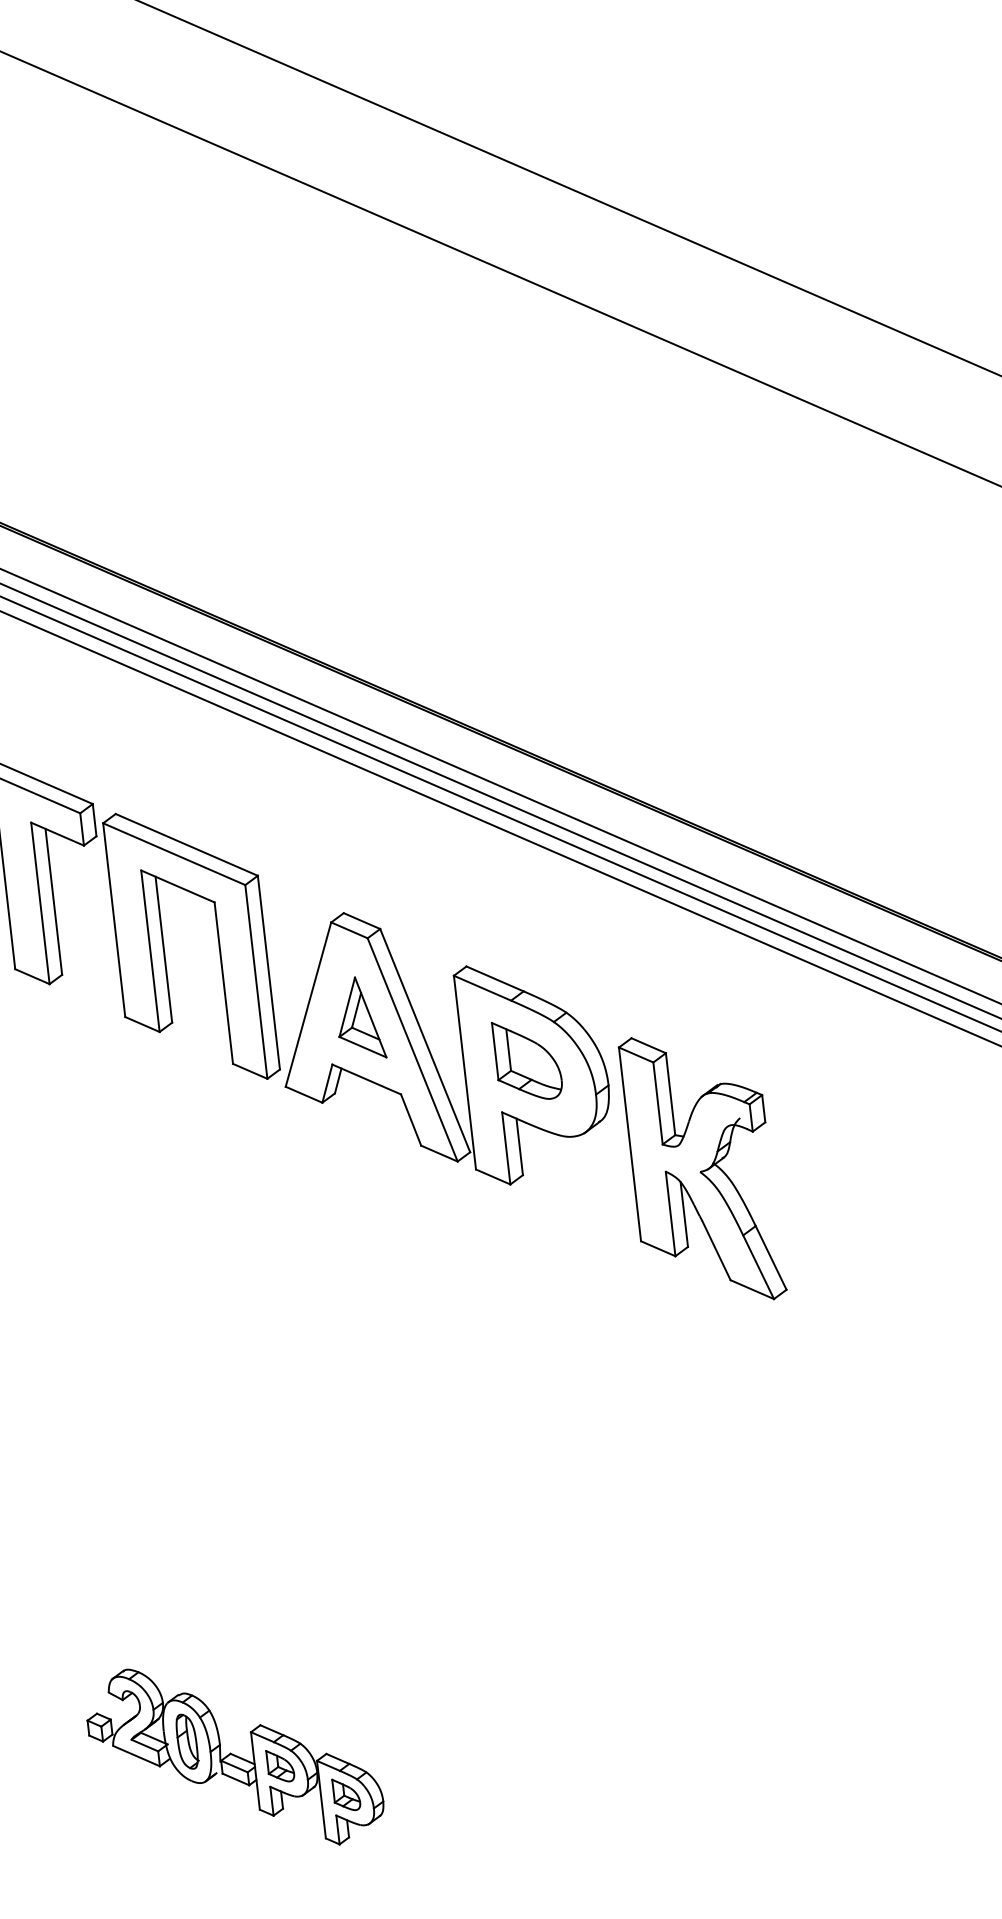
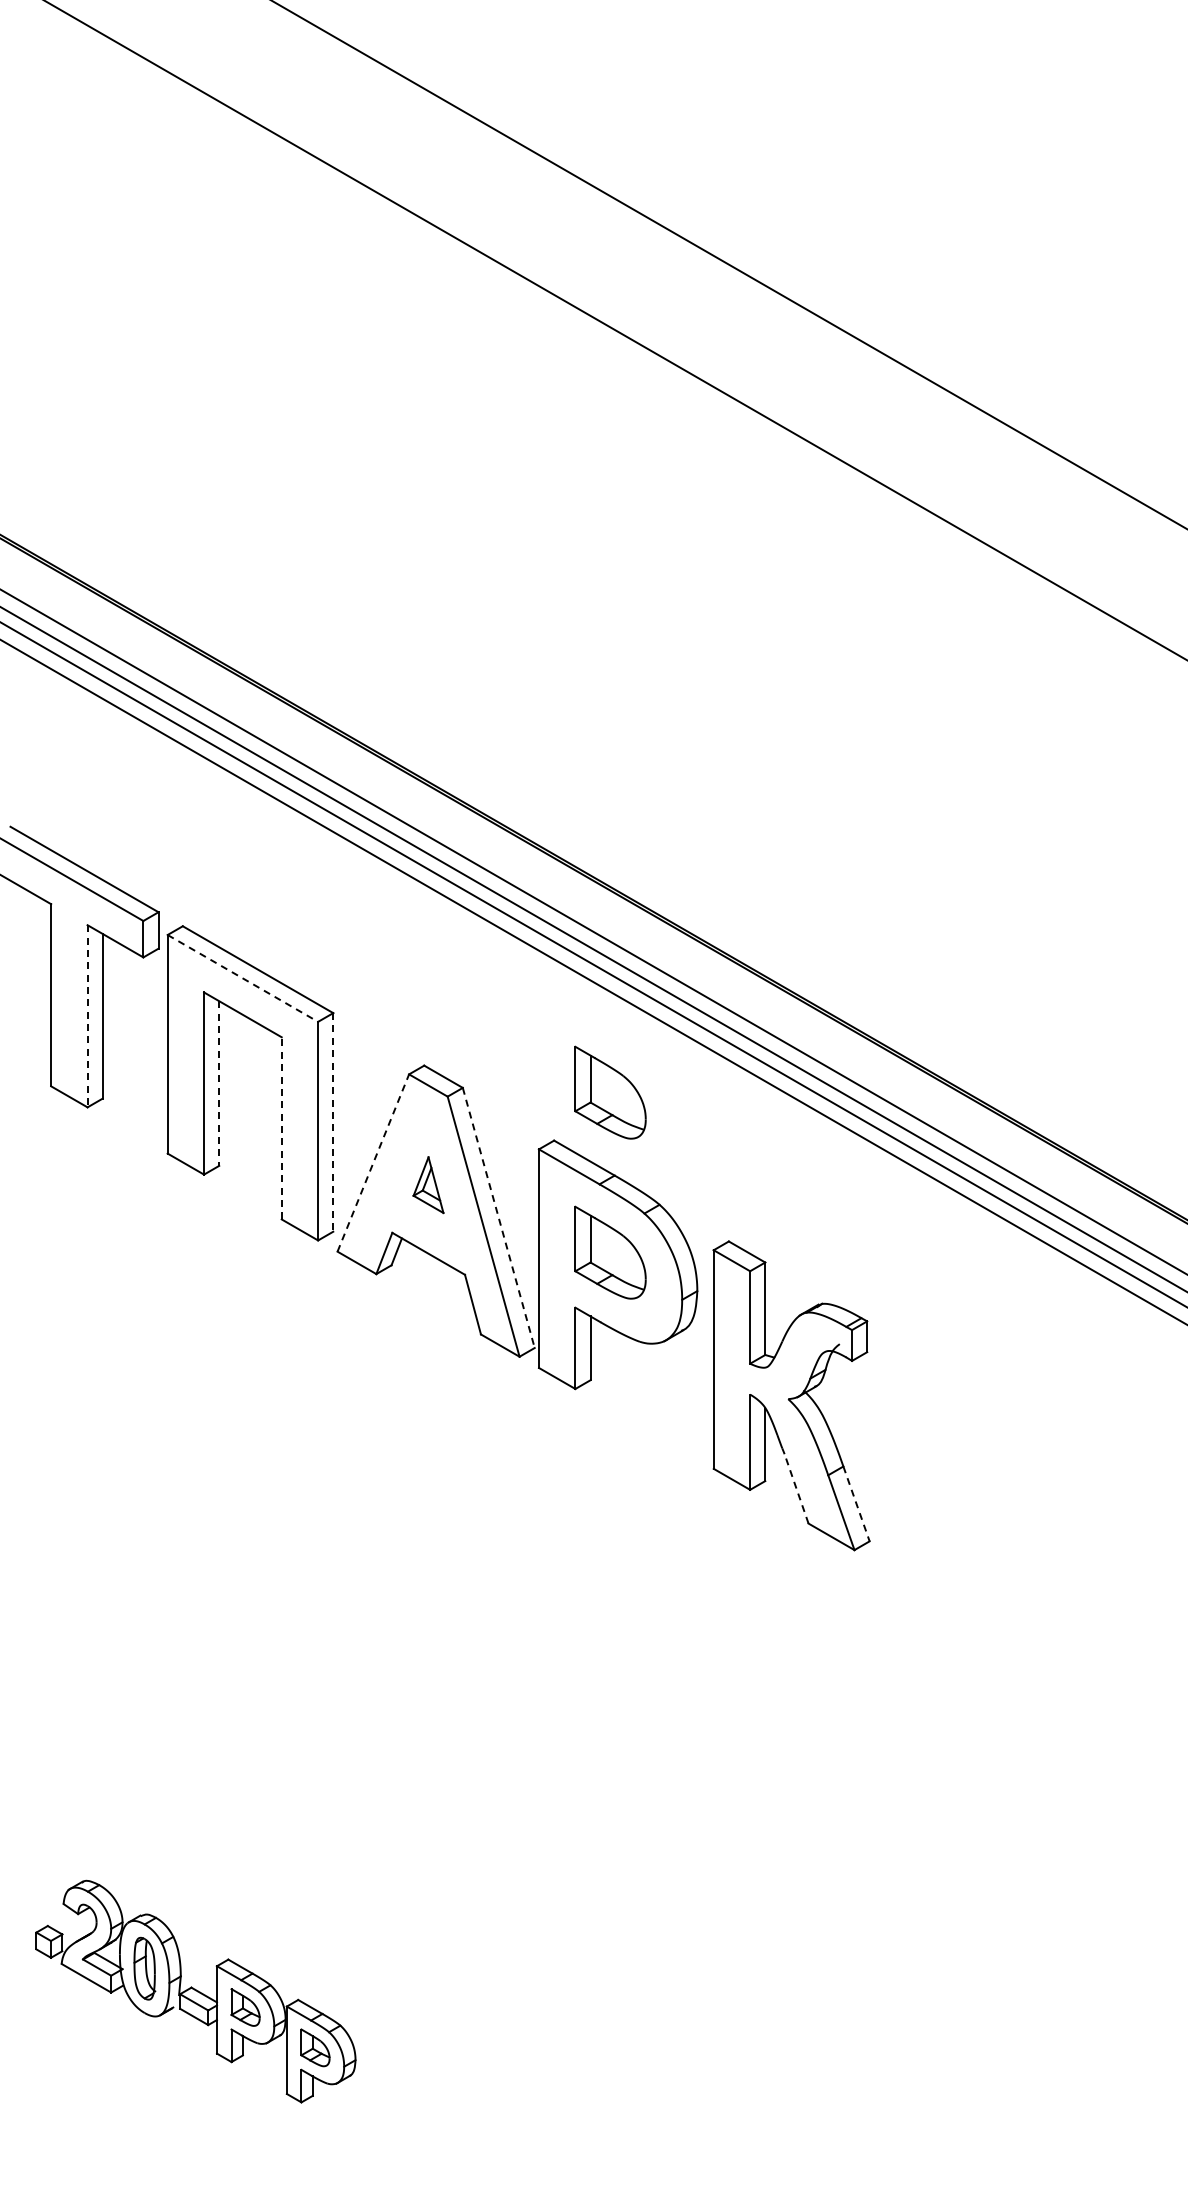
line: (173, 854) -> (242, 978), solid -> dashed
line: (40, 903) -> (87, 1016), solid -> dashed
part: (511, 918) -> (610, 1092), added
line: (164, 950) -> (219, 1084), solid -> dashed
line: (269, 972) -> (333, 1122), solid -> dashed
line: (223, 982) -> (281, 1127), solid -> dashed
line: (308, 1005) -> (373, 1163), solid -> dashed
part: (359, 1018) -> (428, 1184), size x0.6
line: (424, 1040) -> (498, 1217), solid -> dashed
line: (716, 1250) -> (796, 1488), solid -> dashed
line: (771, 1257) -> (856, 1503), solid -> dashed

